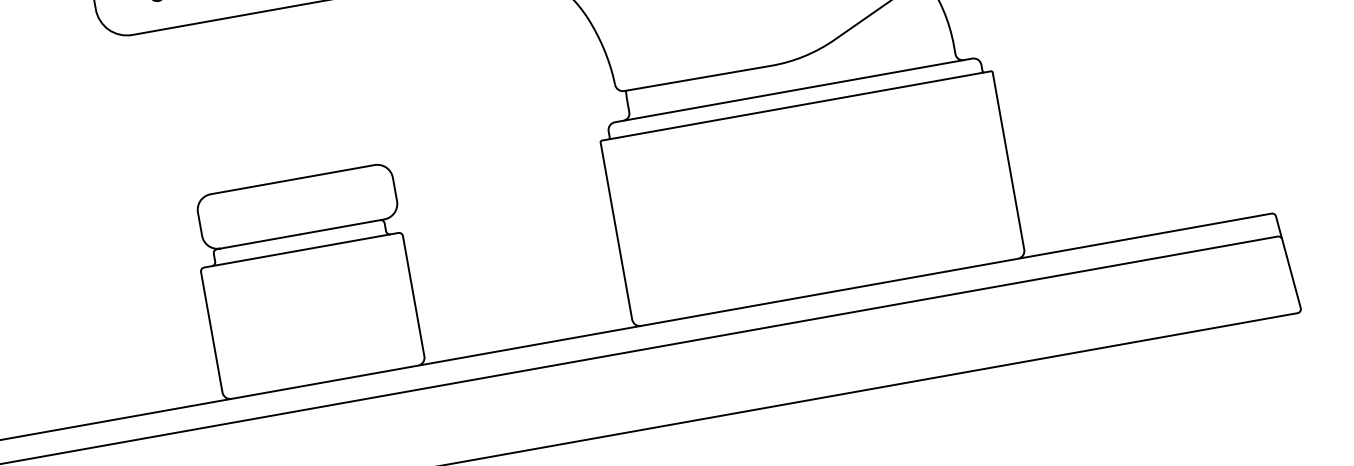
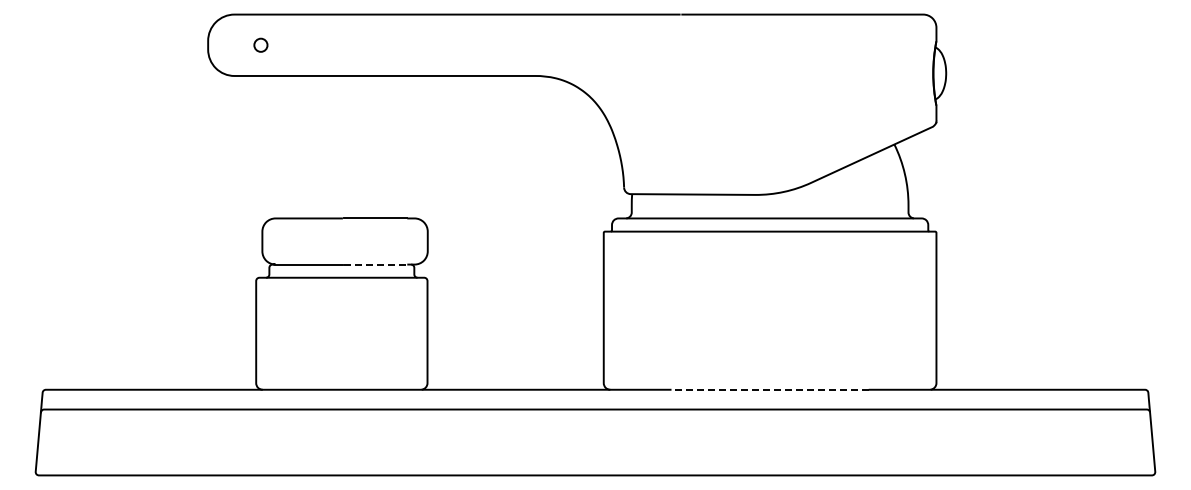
line: (338, 227) -> (375, 264), solid -> dashed
line: (828, 292) -> (769, 389), solid -> dashed

